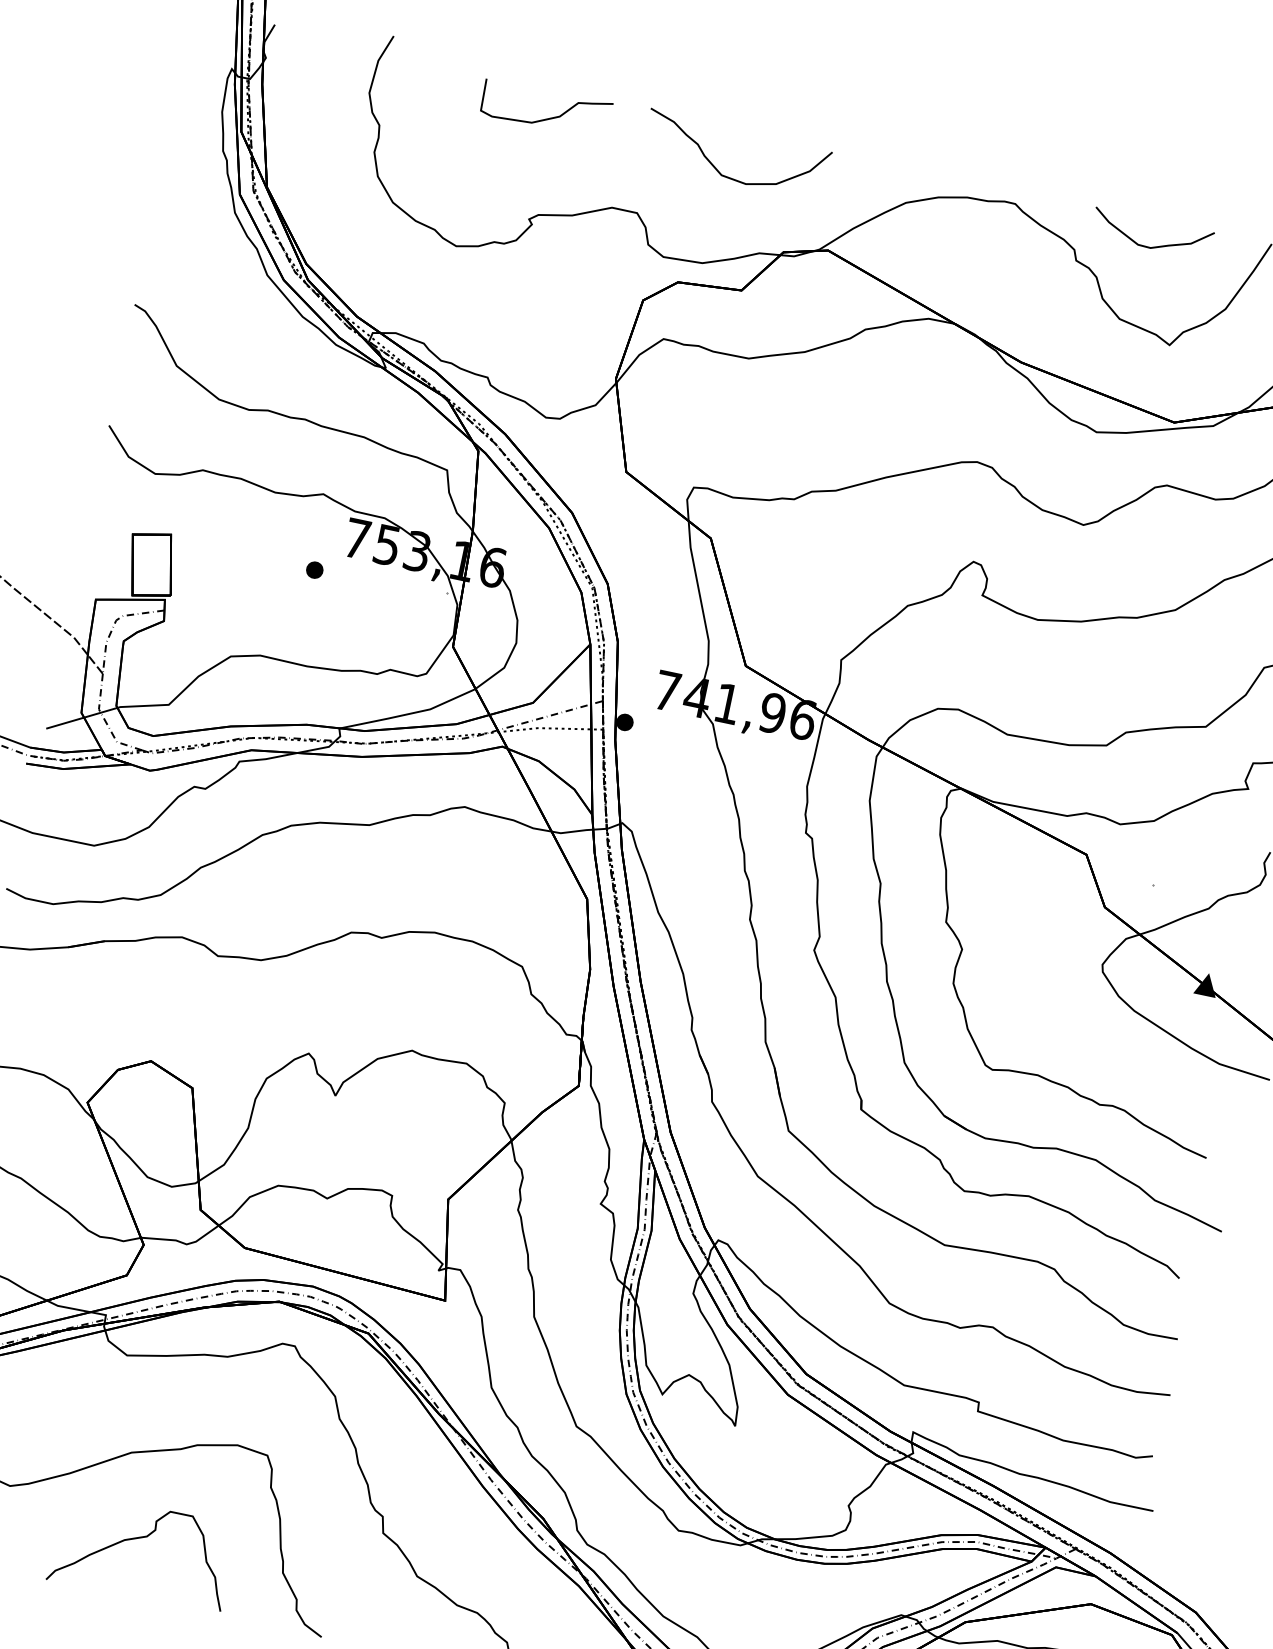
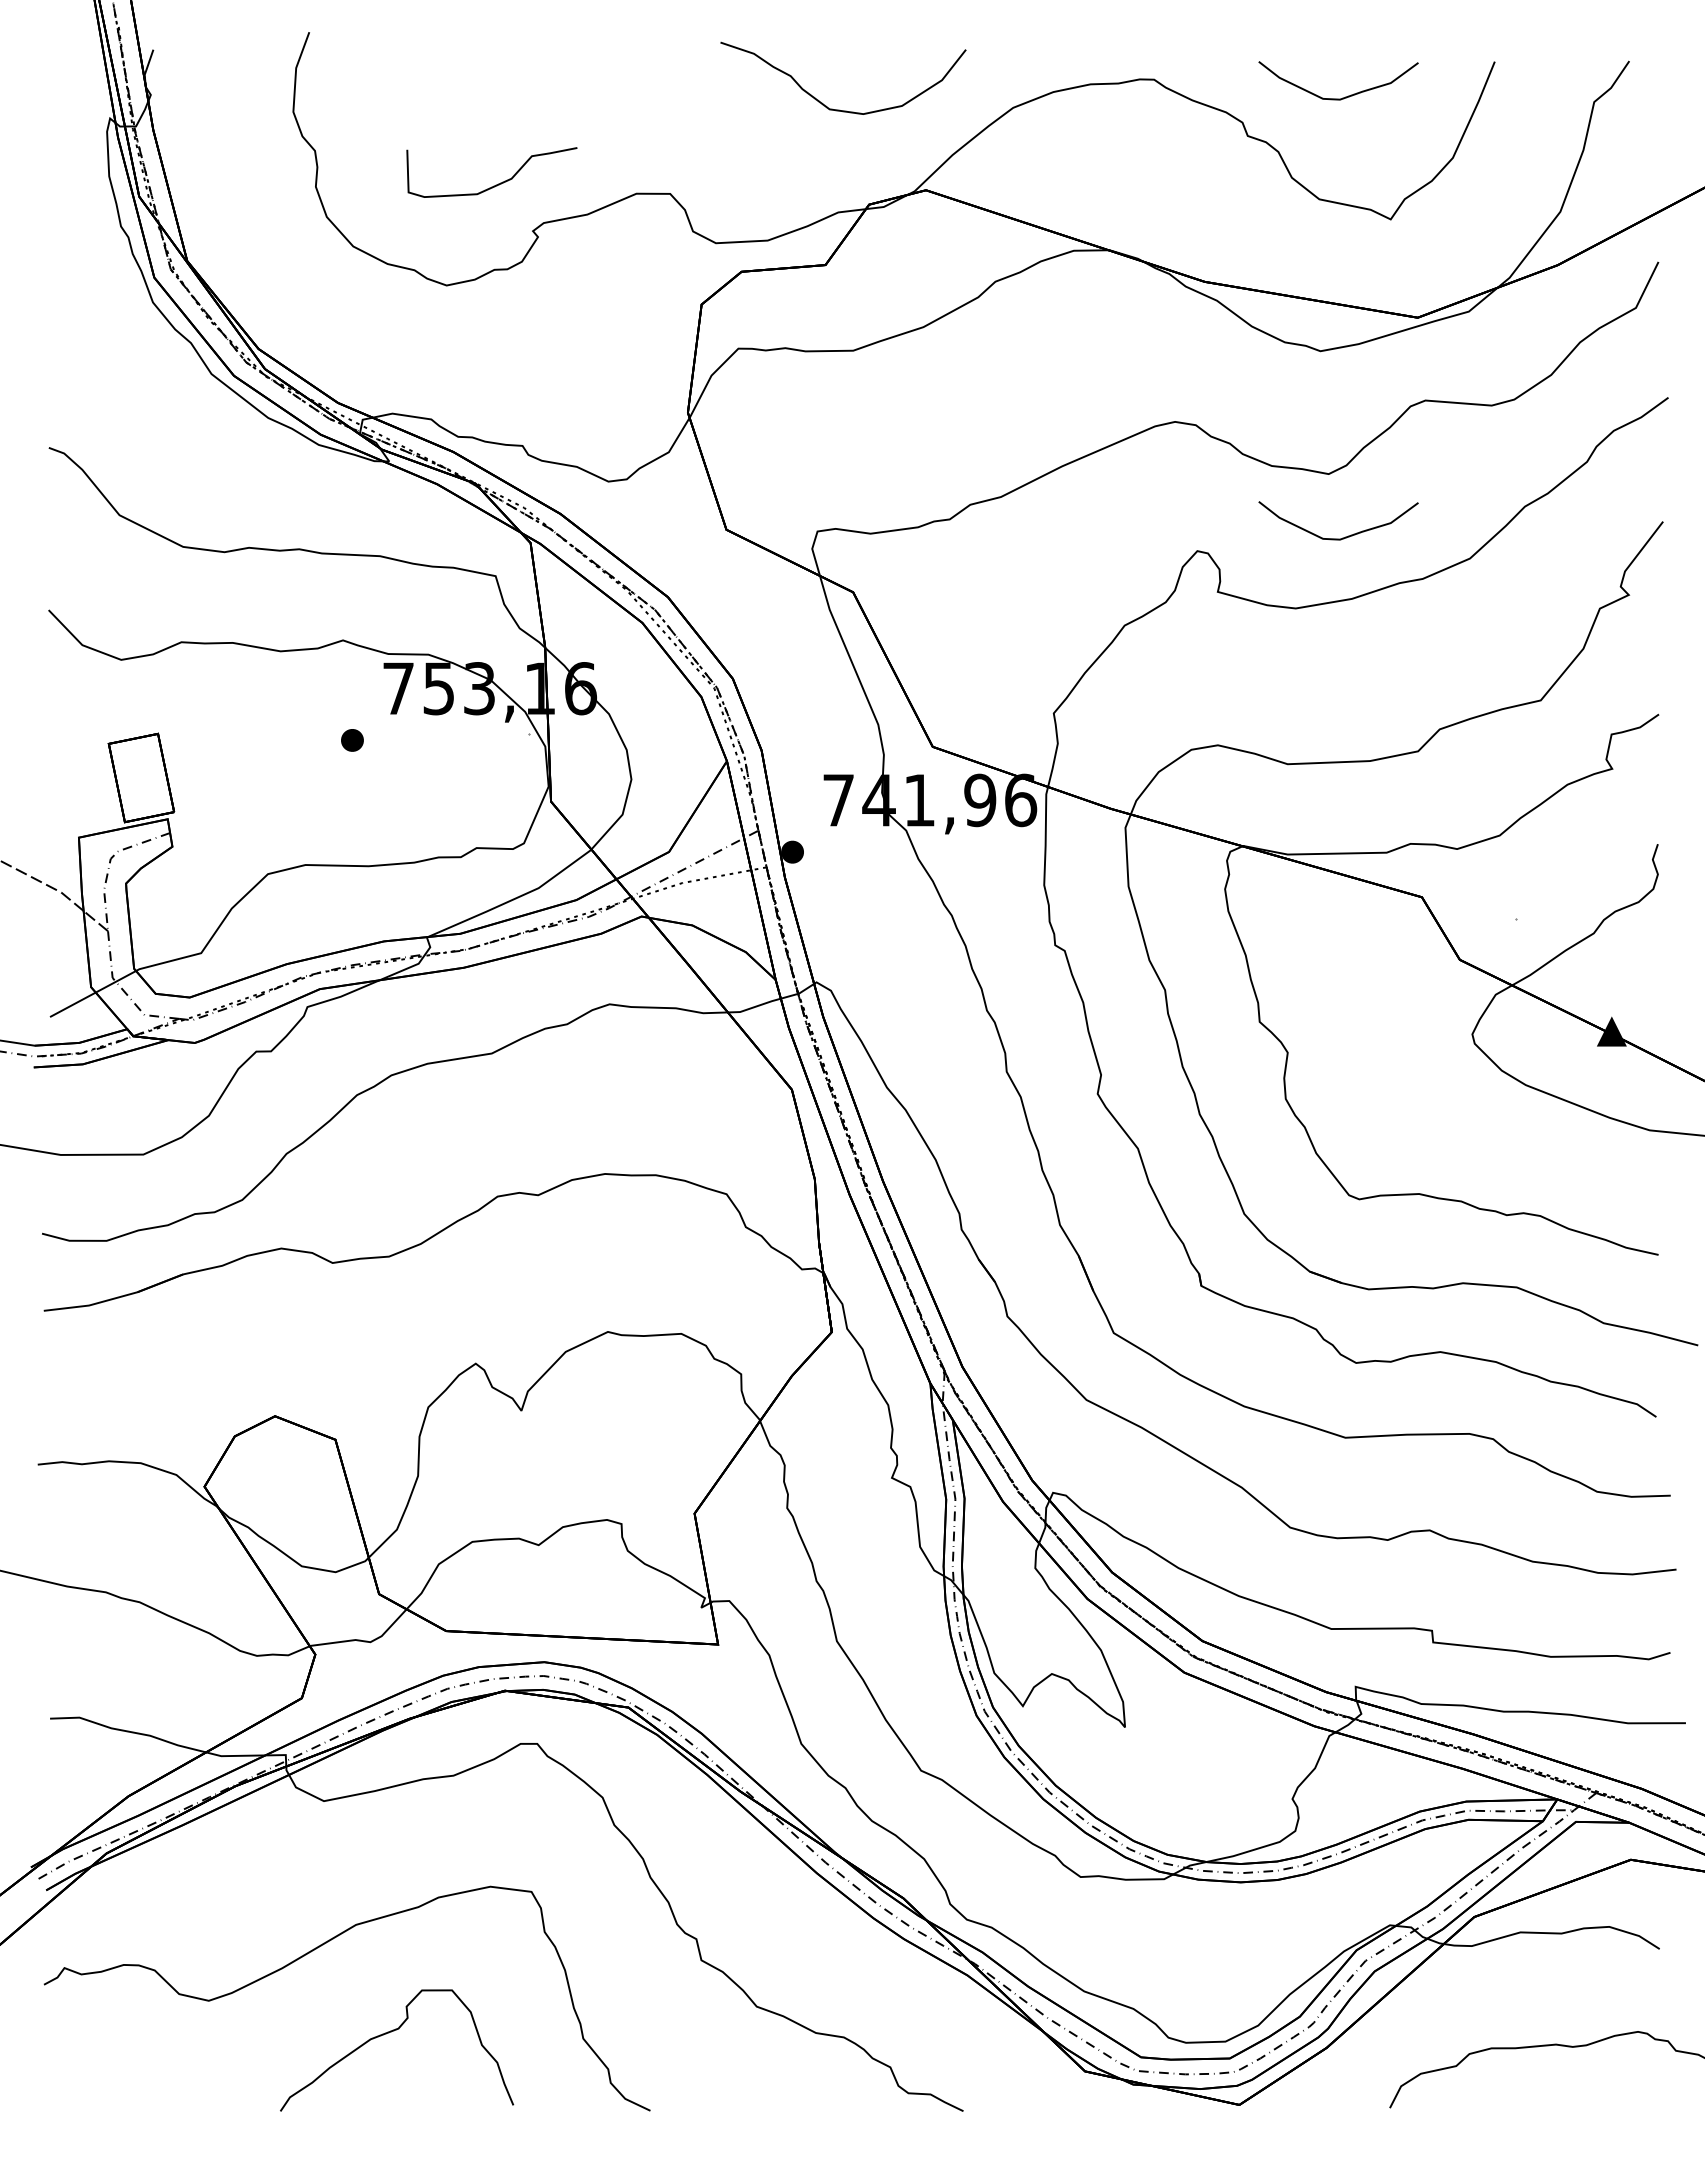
curve: (547, 118) -> (496, 184), moved
curve: (728, 176) -> (839, 109), moved
curve: (1086, 574) -> (1345, 536), added

